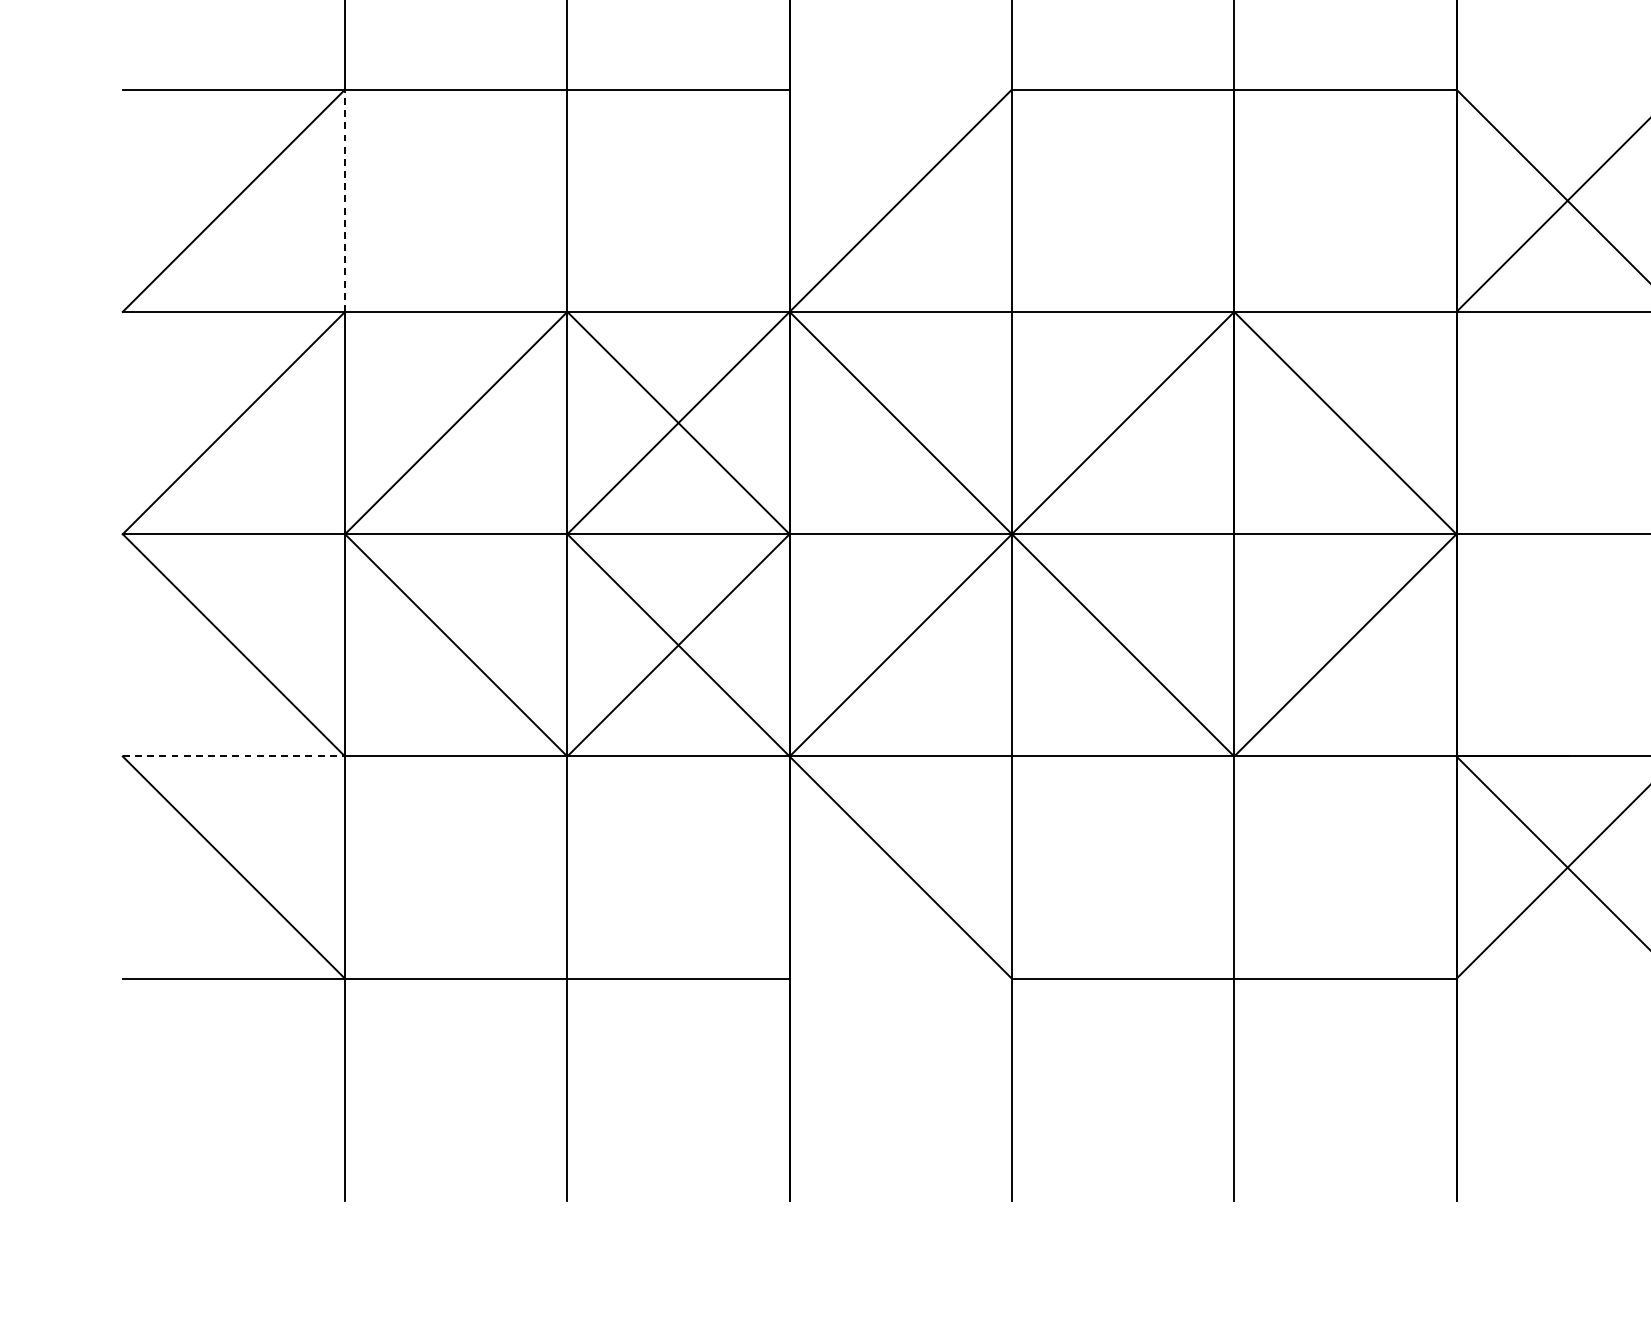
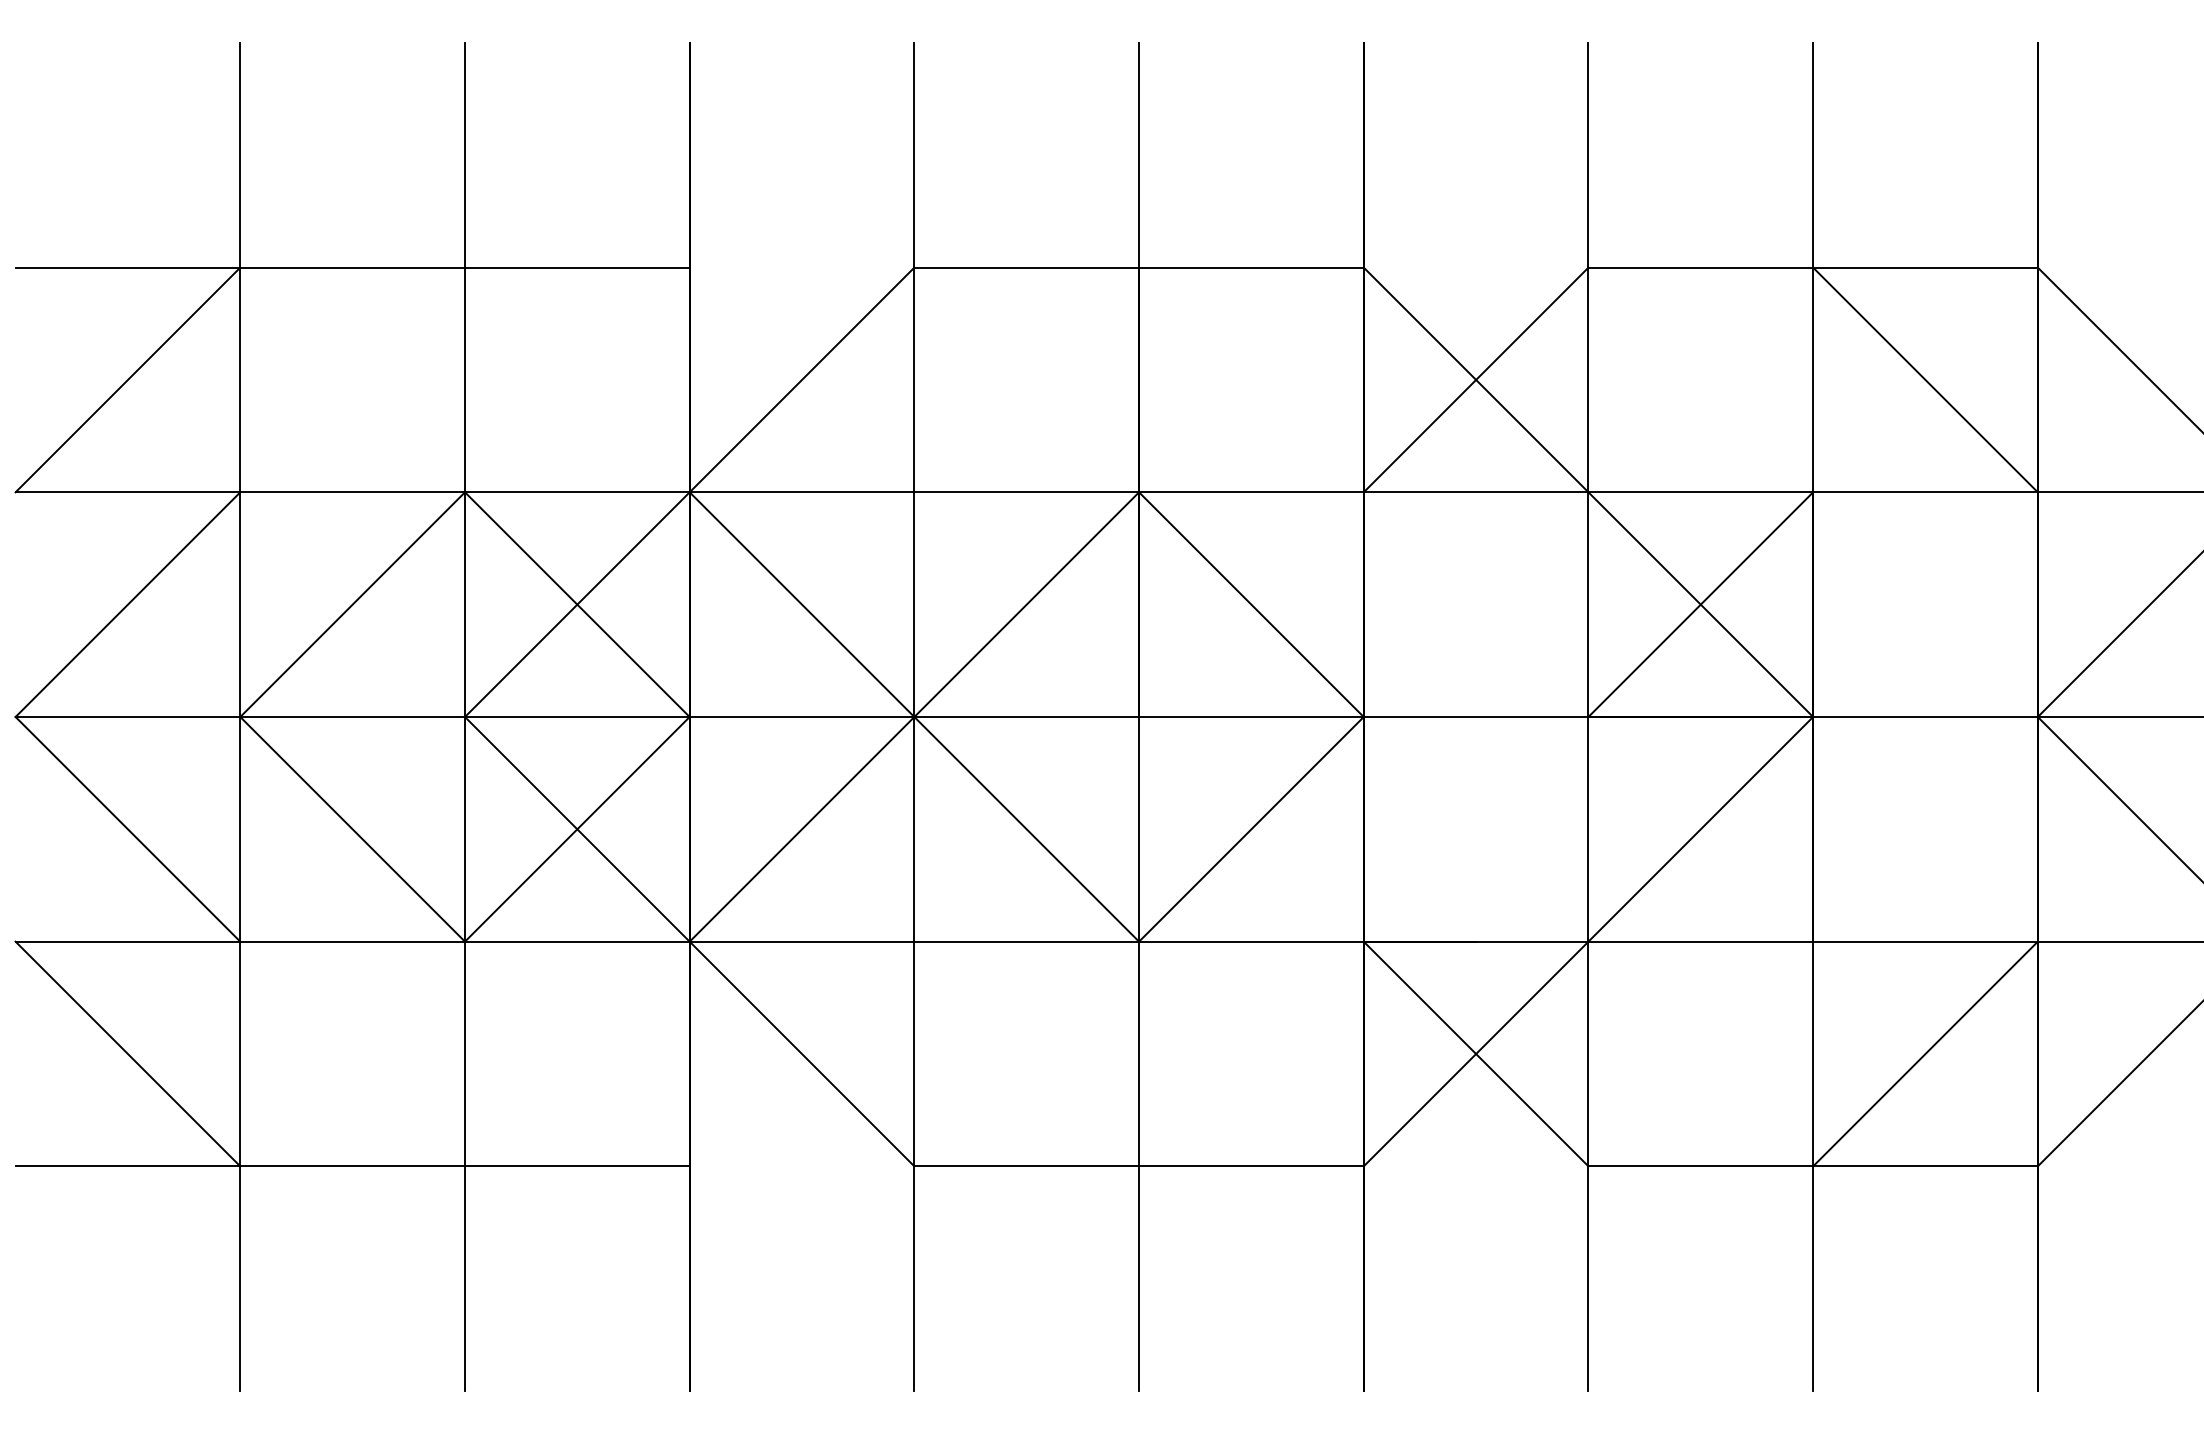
line: (345, 200) -> (240, 379), dashed -> solid
line: (234, 756) -> (128, 941), dashed -> solid

